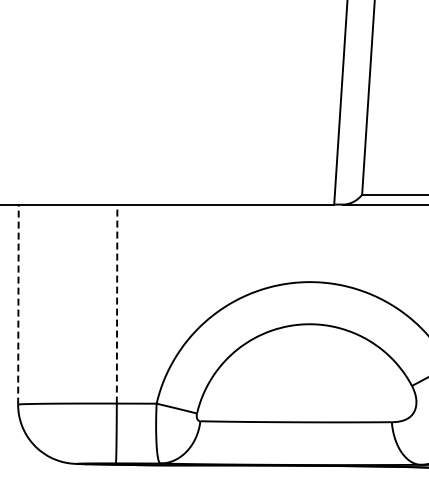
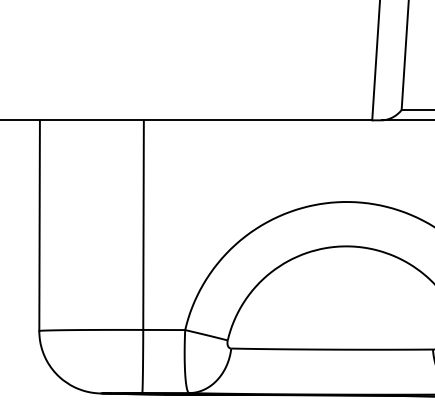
line: (117, 303) -> (143, 224), dashed -> solid
line: (18, 304) -> (39, 225), dashed -> solid

